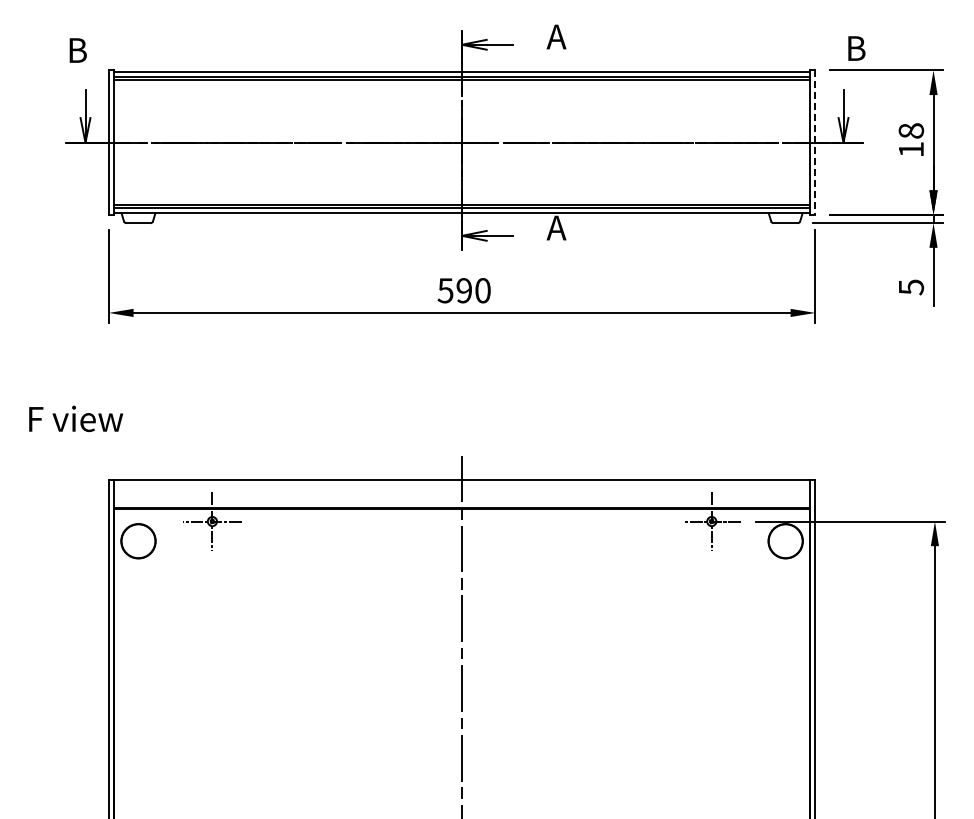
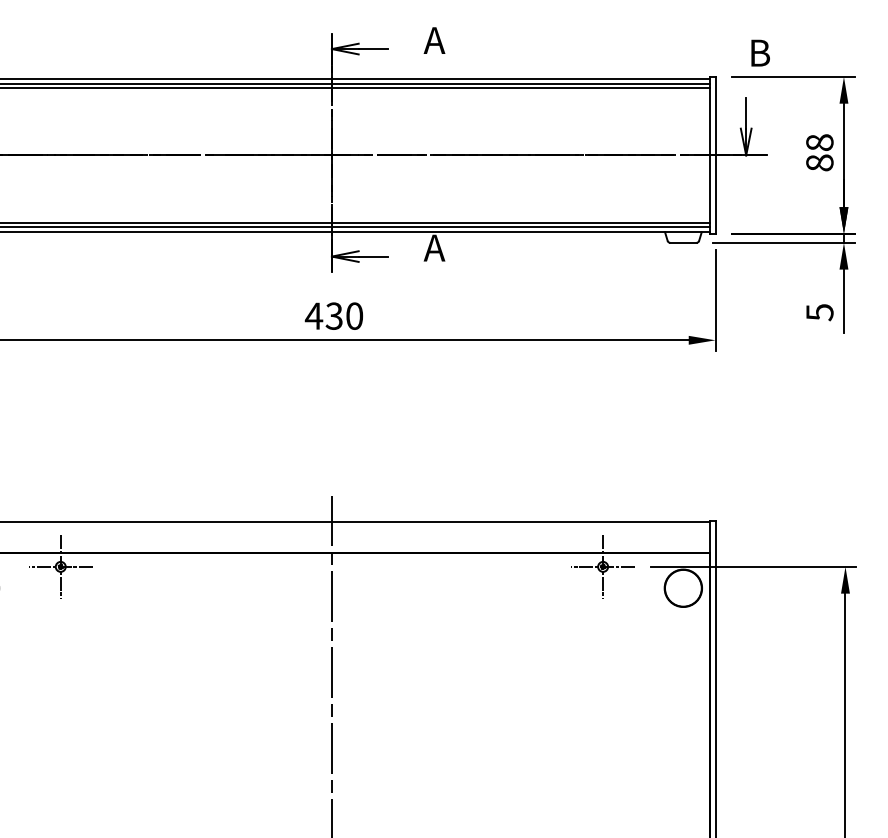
line: (815, 143) -> (715, 156), dashed -> solid
text: (911, 149) -> (820, 162), 18 -> 88
text: (454, 290) -> (323, 315), 590 -> 430

